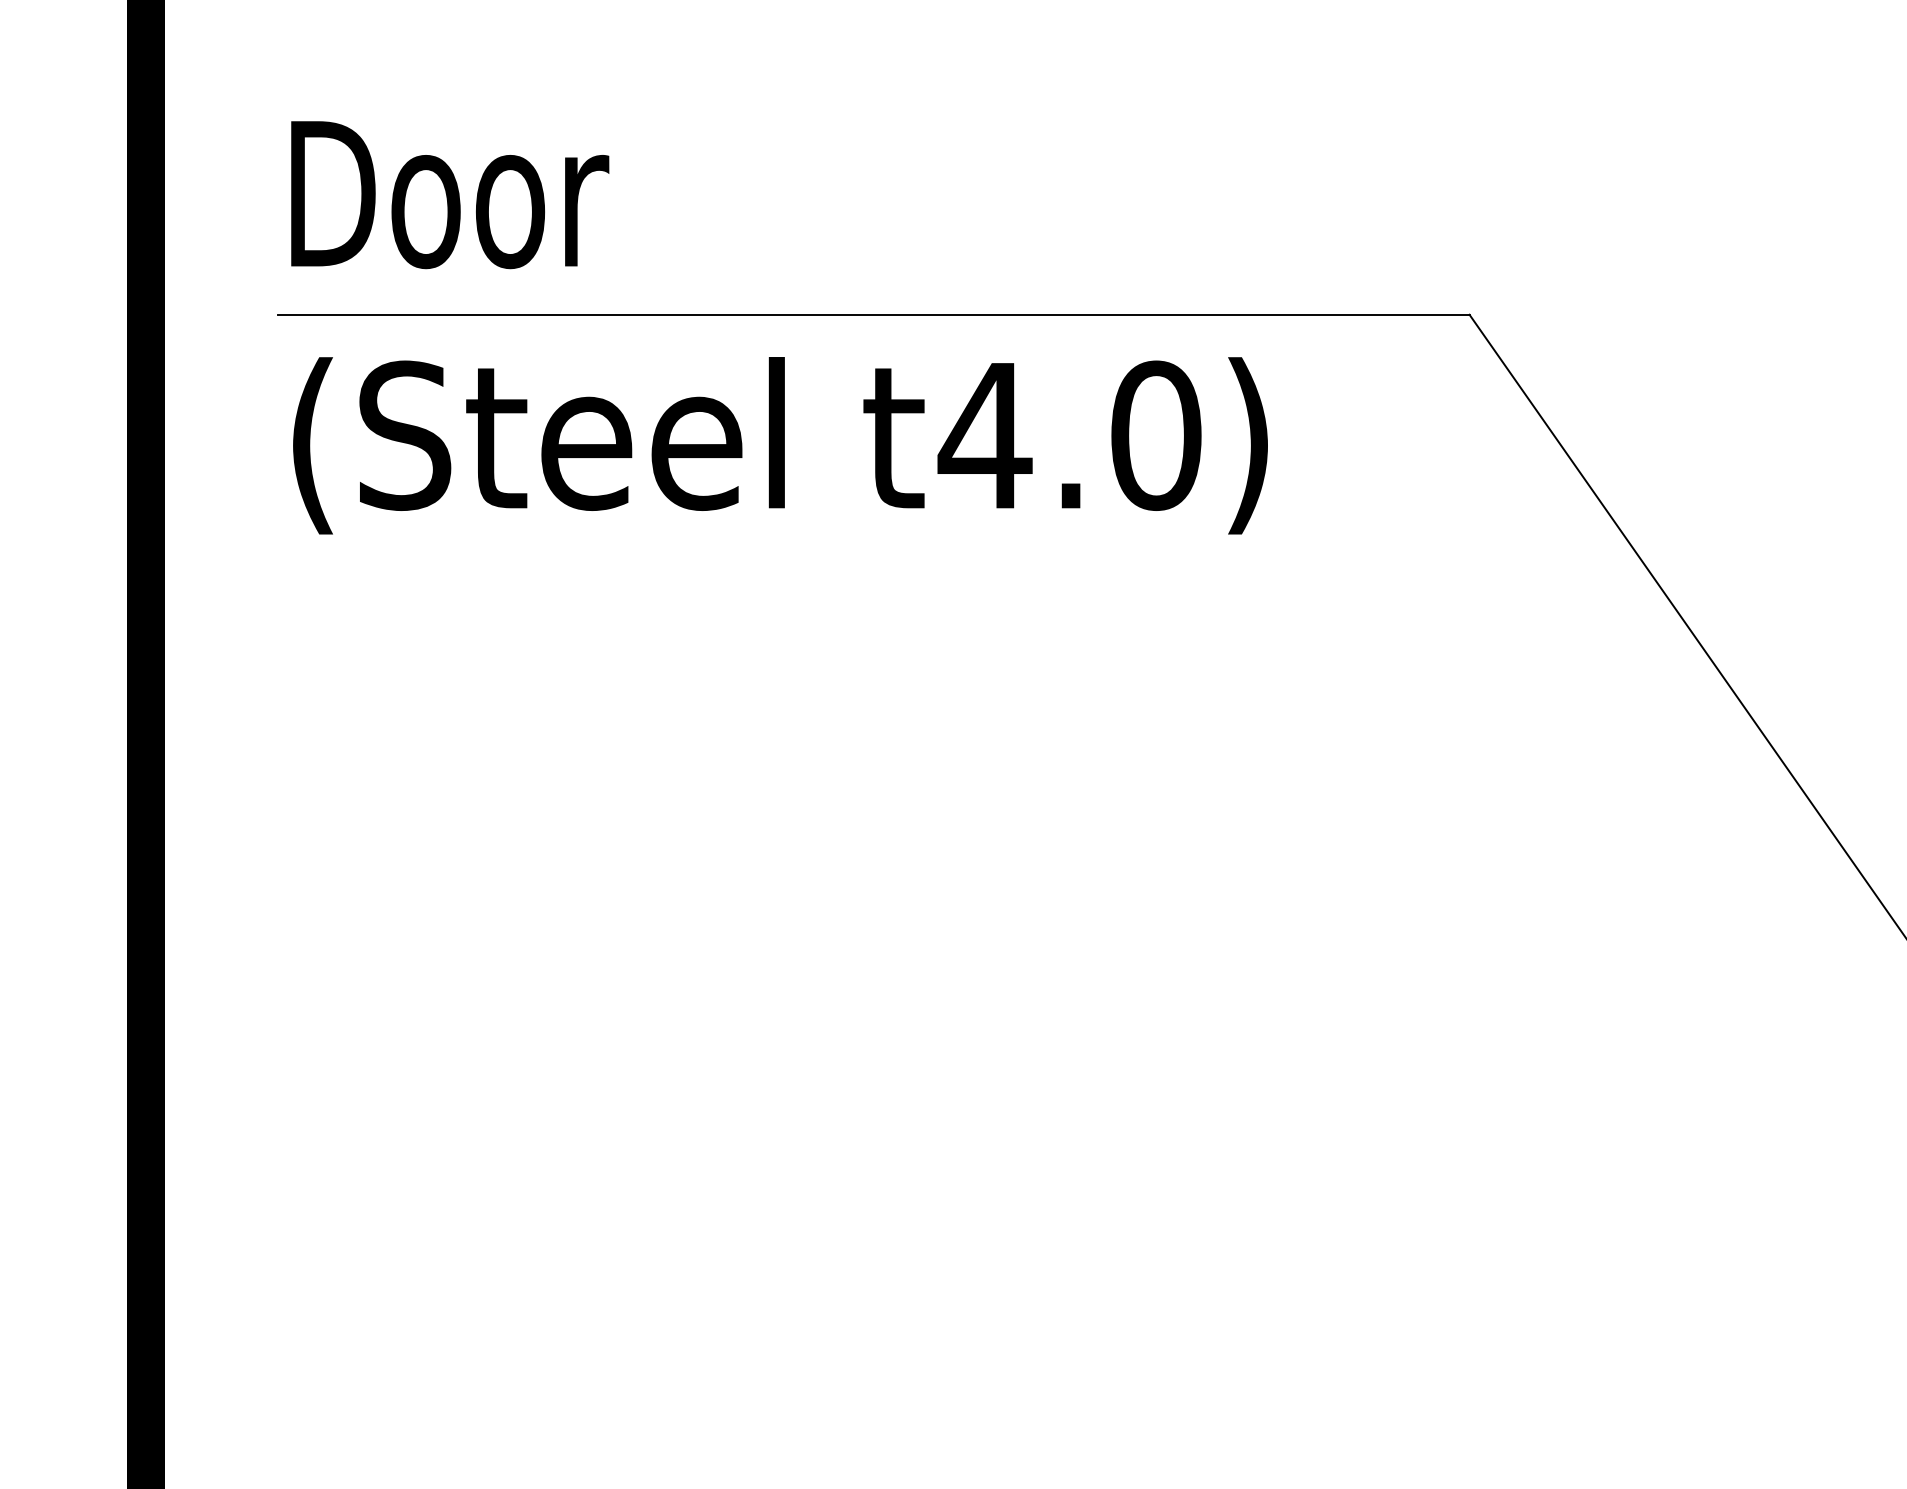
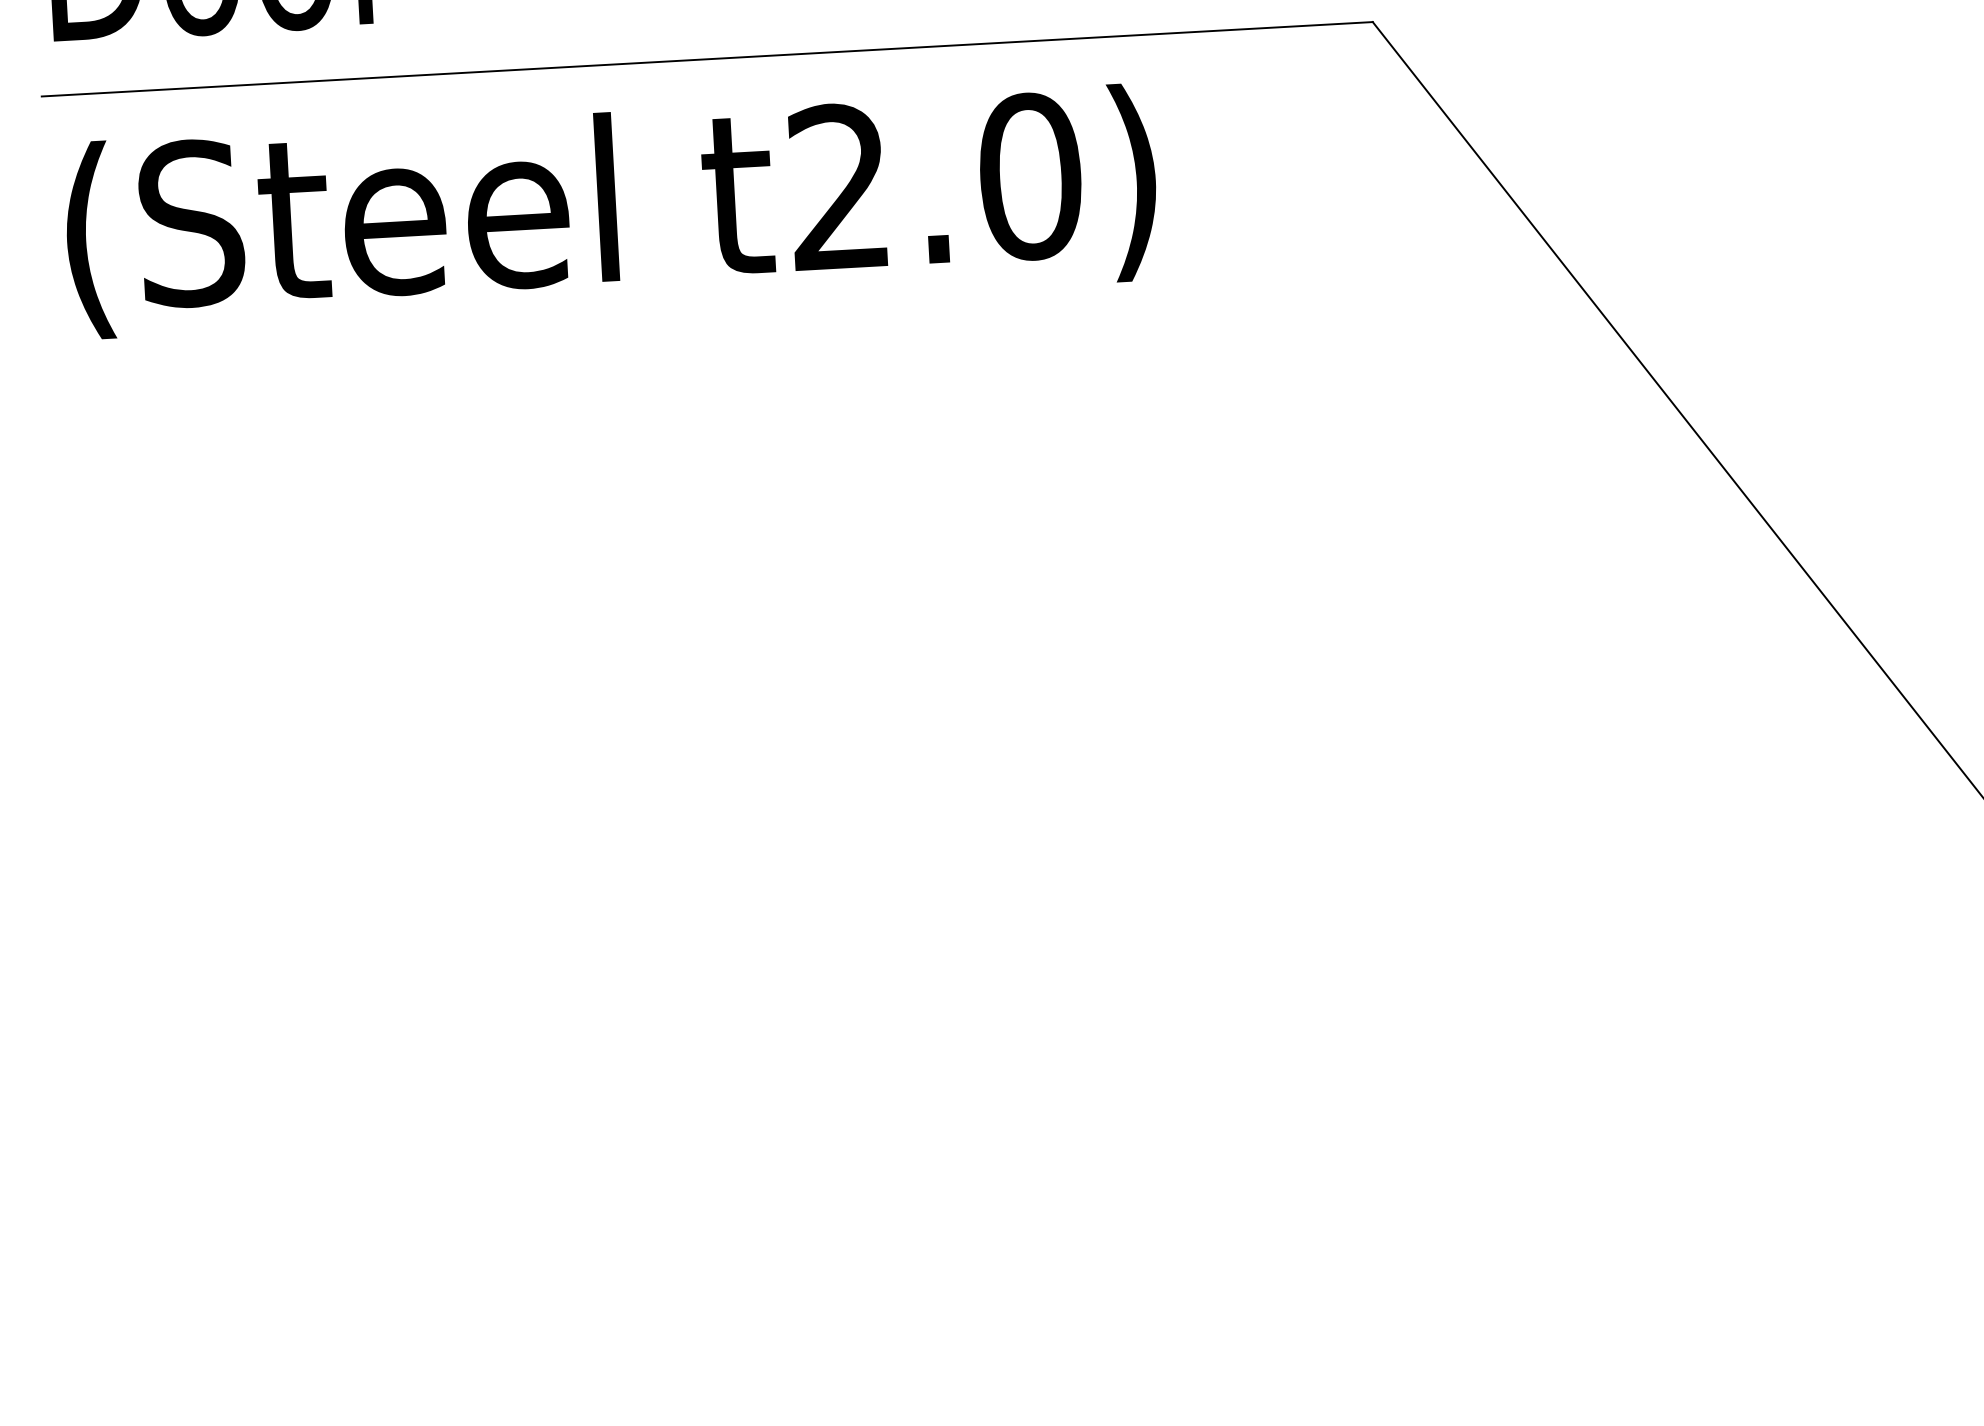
text: (984, 434) -> (838, 186), t4.0) -> t2.0)

